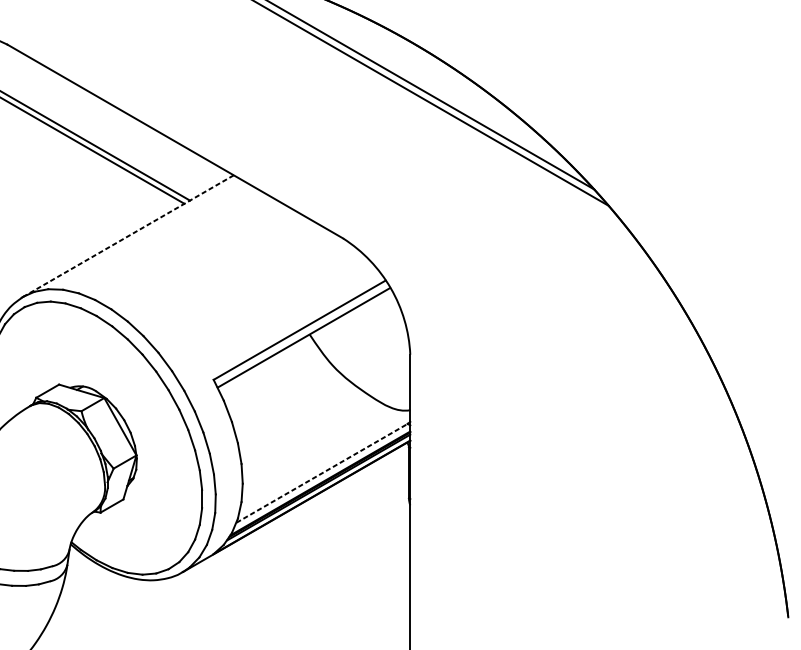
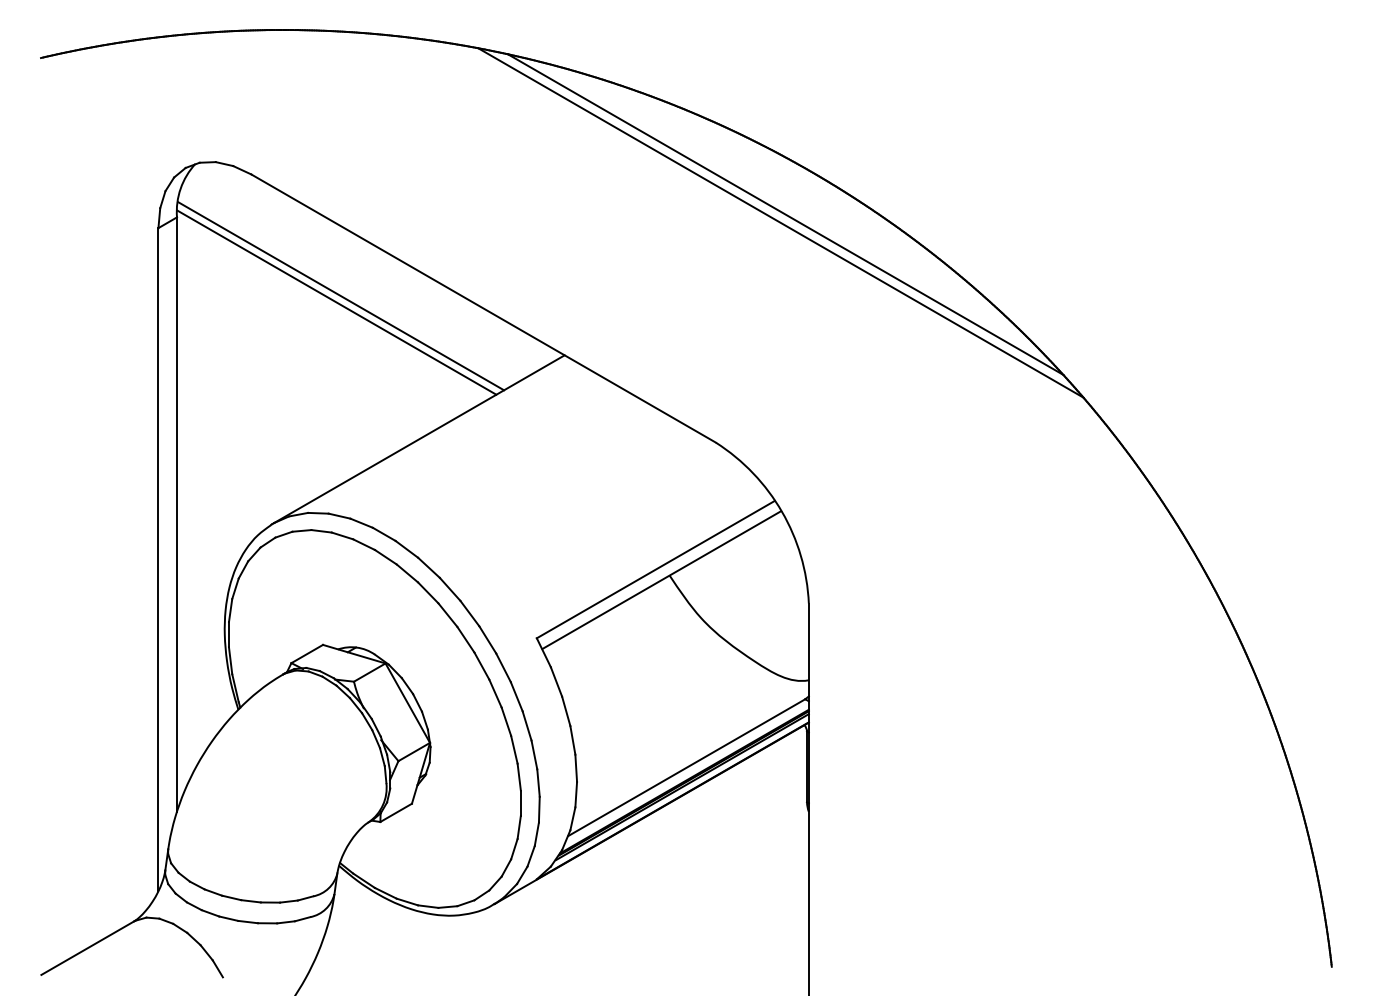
line: (128, 236) -> (419, 439), dashed -> solid
line: (321, 473) -> (686, 767), dashed -> solid

